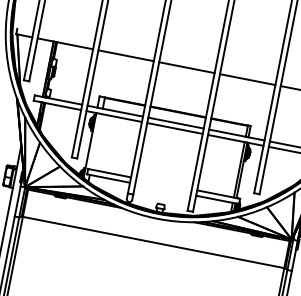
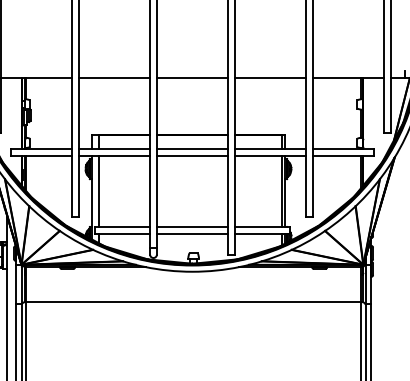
line: (96, 141) -> (98, 191), added
line: (164, 184) -> (192, 227), added
line: (163, 188) -> (192, 233), added

